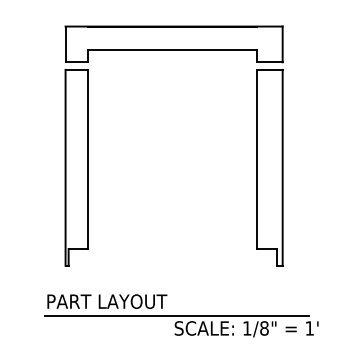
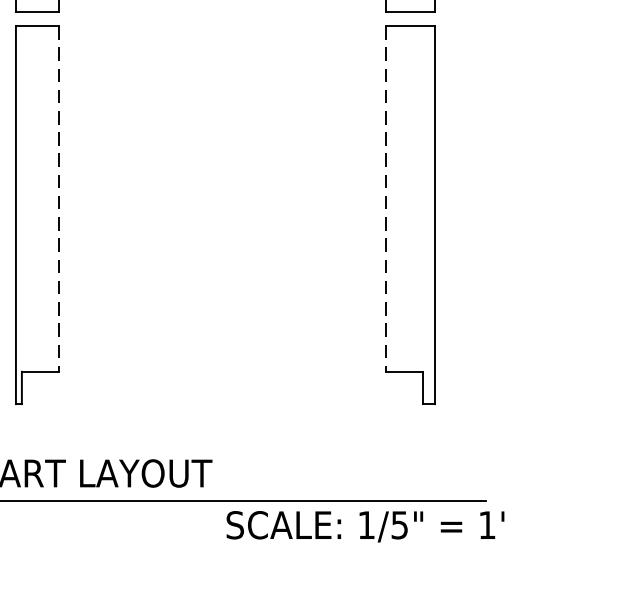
line: (87, 159) -> (58, 199), solid -> dashed
line: (257, 159) -> (386, 199), solid -> dashed
text: (264, 328) -> (399, 525), 1/8" -> 1/5"

